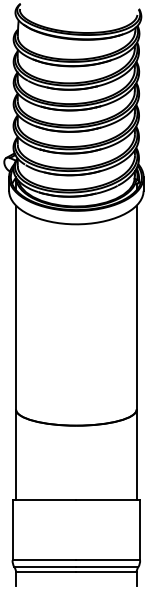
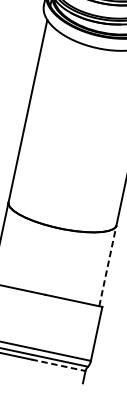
line: (136, 454) -> (107, 265), solid -> dashed
line: (107, 572) -> (59, 365), solid -> dashed

